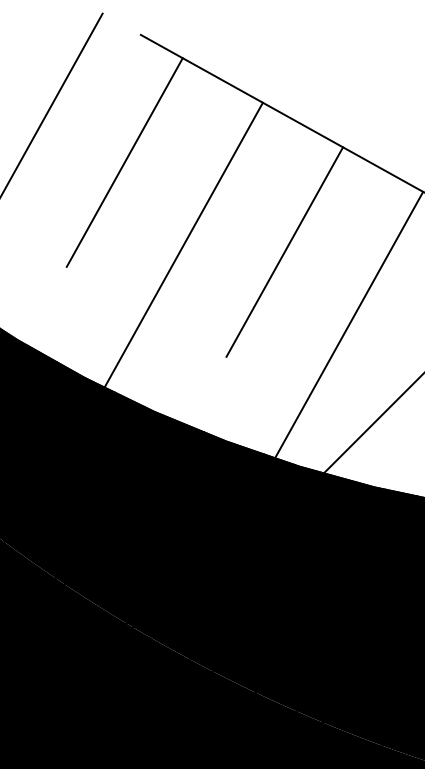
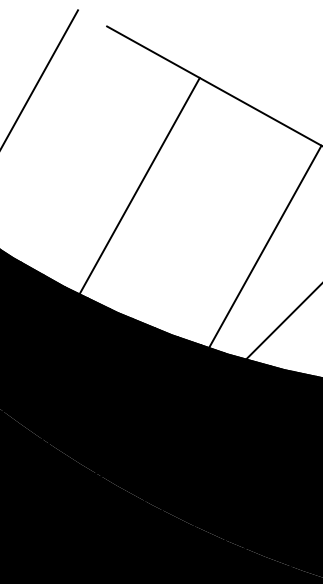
line: (124, 162) -> (94, 123), removed
line: (284, 251) -> (216, 190), removed

